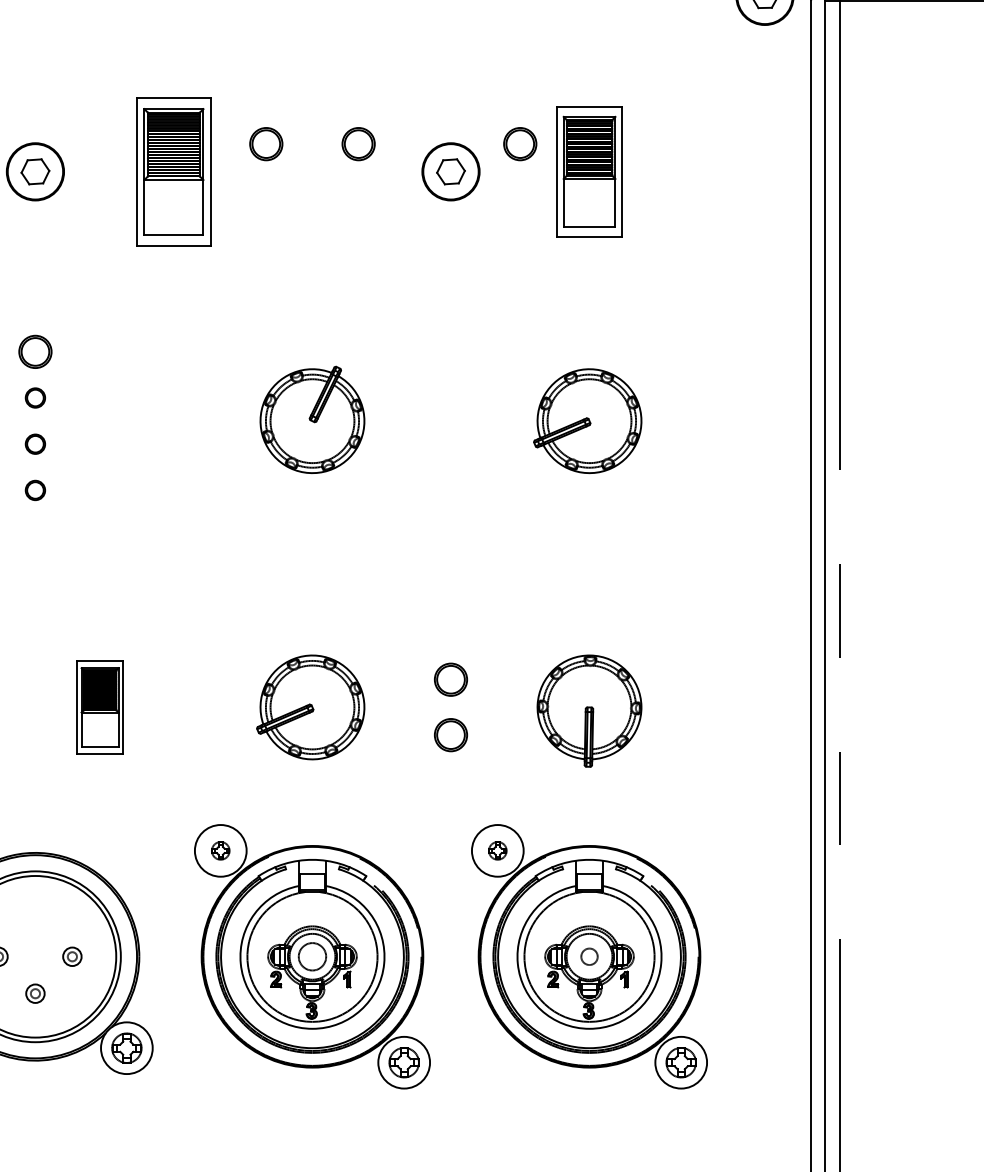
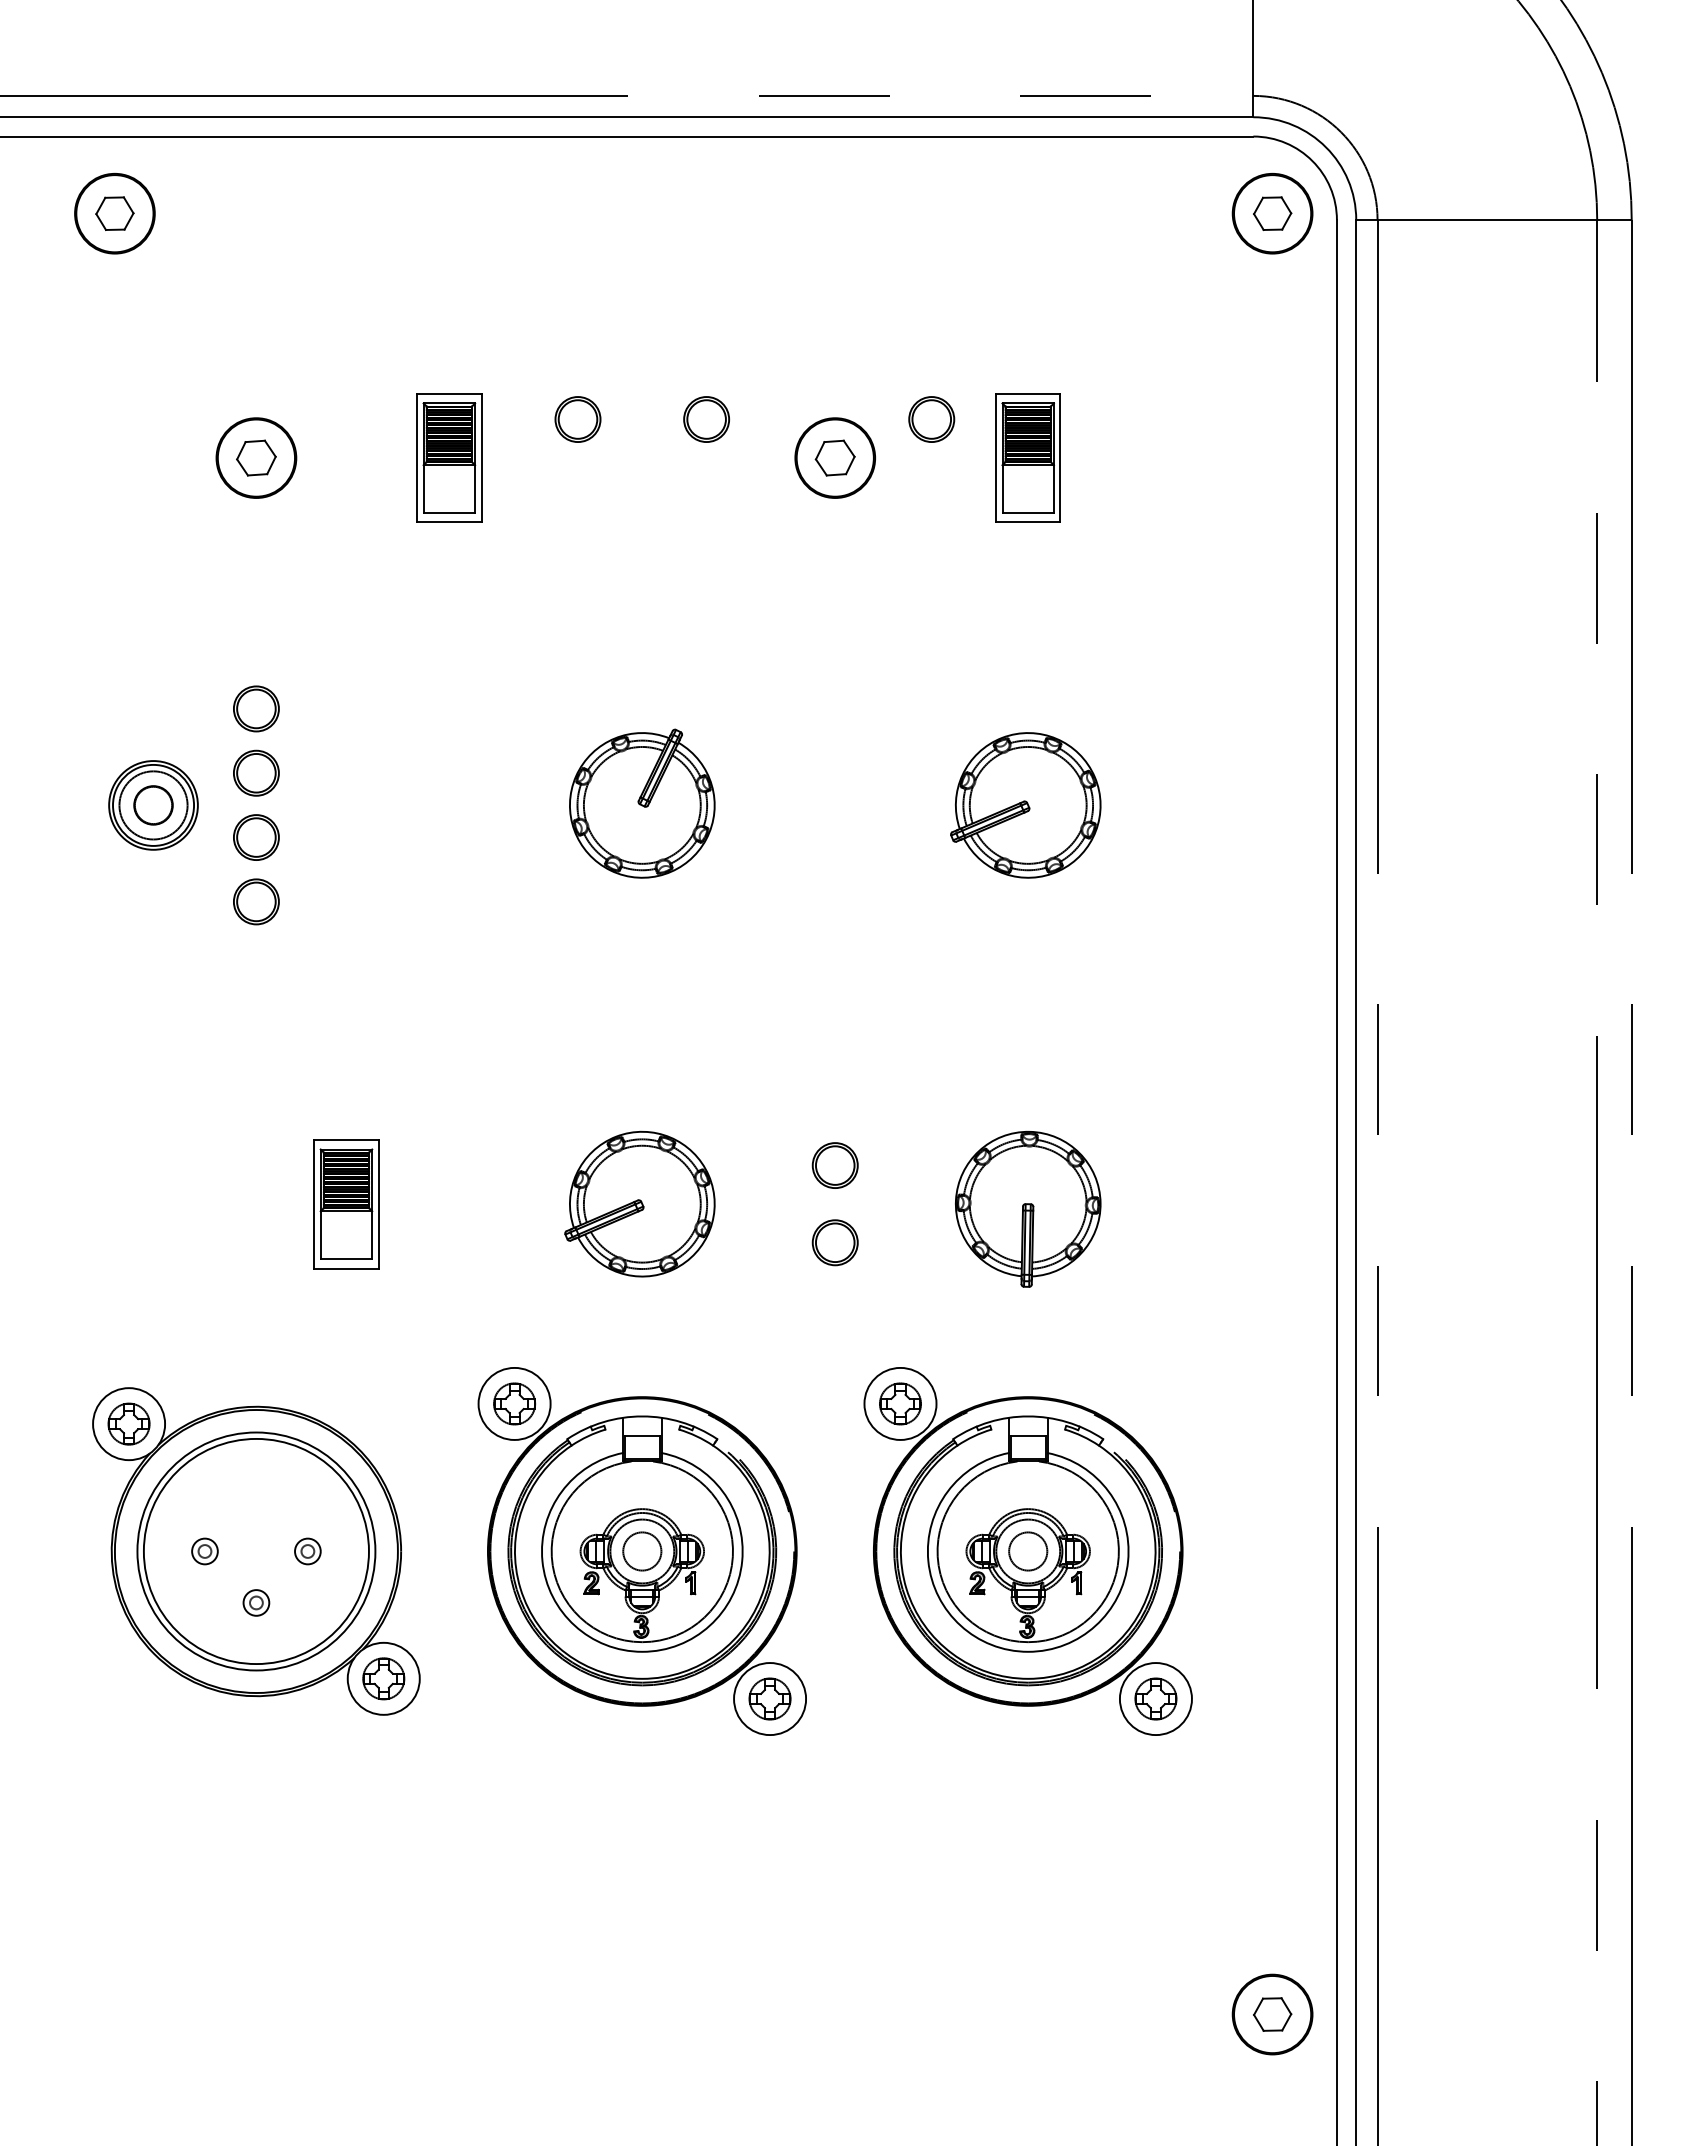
part: (174, 171) -> (449, 457), size x0.62
part: (589, 171) -> (1027, 457), size x0.71
part: (35, 397) -> (256, 772), size x1.67
part: (35, 444) -> (256, 837), size x1.67
part: (35, 490) -> (256, 901), size x1.67
part: (220, 850) -> (514, 1403), size x1.67
part: (497, 850) -> (900, 1403), size x1.67
circle: (589, 956) -> (1028, 1551), size x1.67

